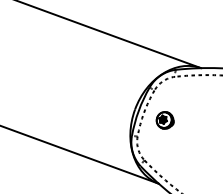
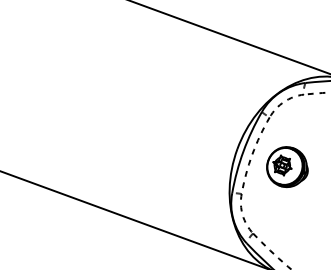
part: (165, 120) -> (288, 167), size x1.43

